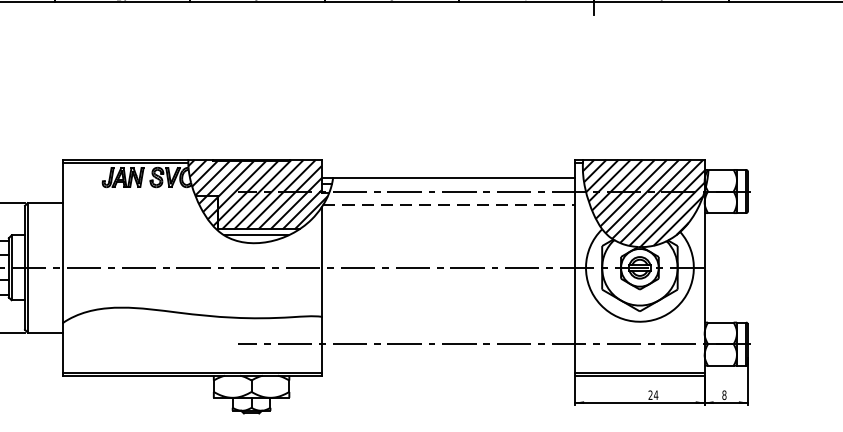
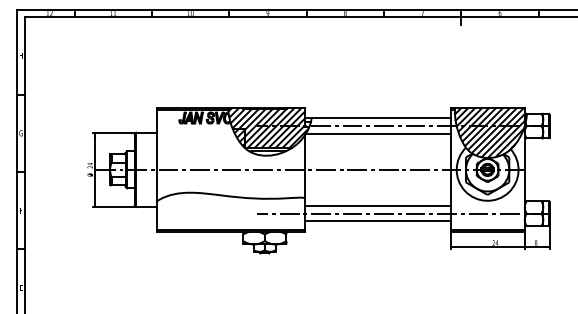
line: (449, 204) -> (378, 133), dashed -> solid
line: (447, 329) -> (377, 205), added
line: (447, 357) -> (377, 221), added

